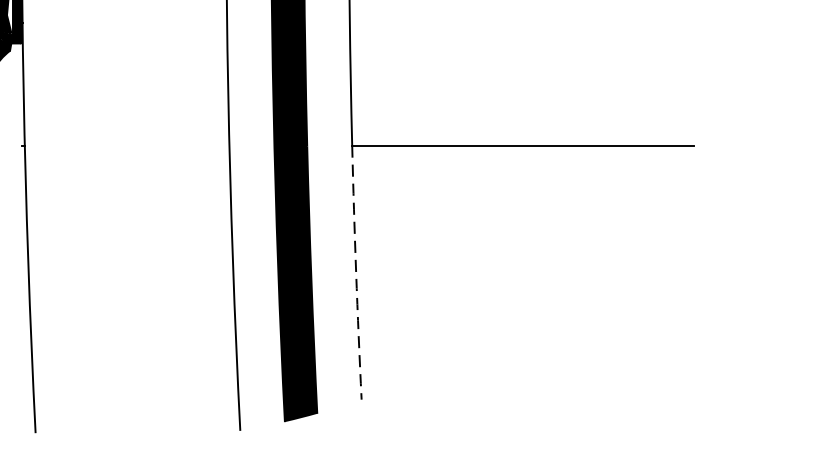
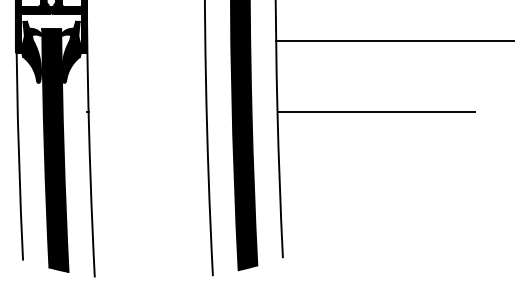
line: (556, 22) -> (395, 40), added
arc: (355, 271) -> (279, 184), dashed -> solid

